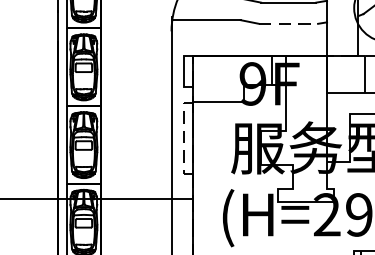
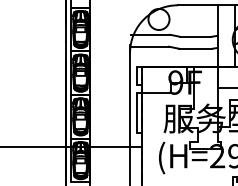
line: (287, 23) -> (195, 48), dashed -> solid
line: (184, 138) -> (137, 113), dashed -> solid

